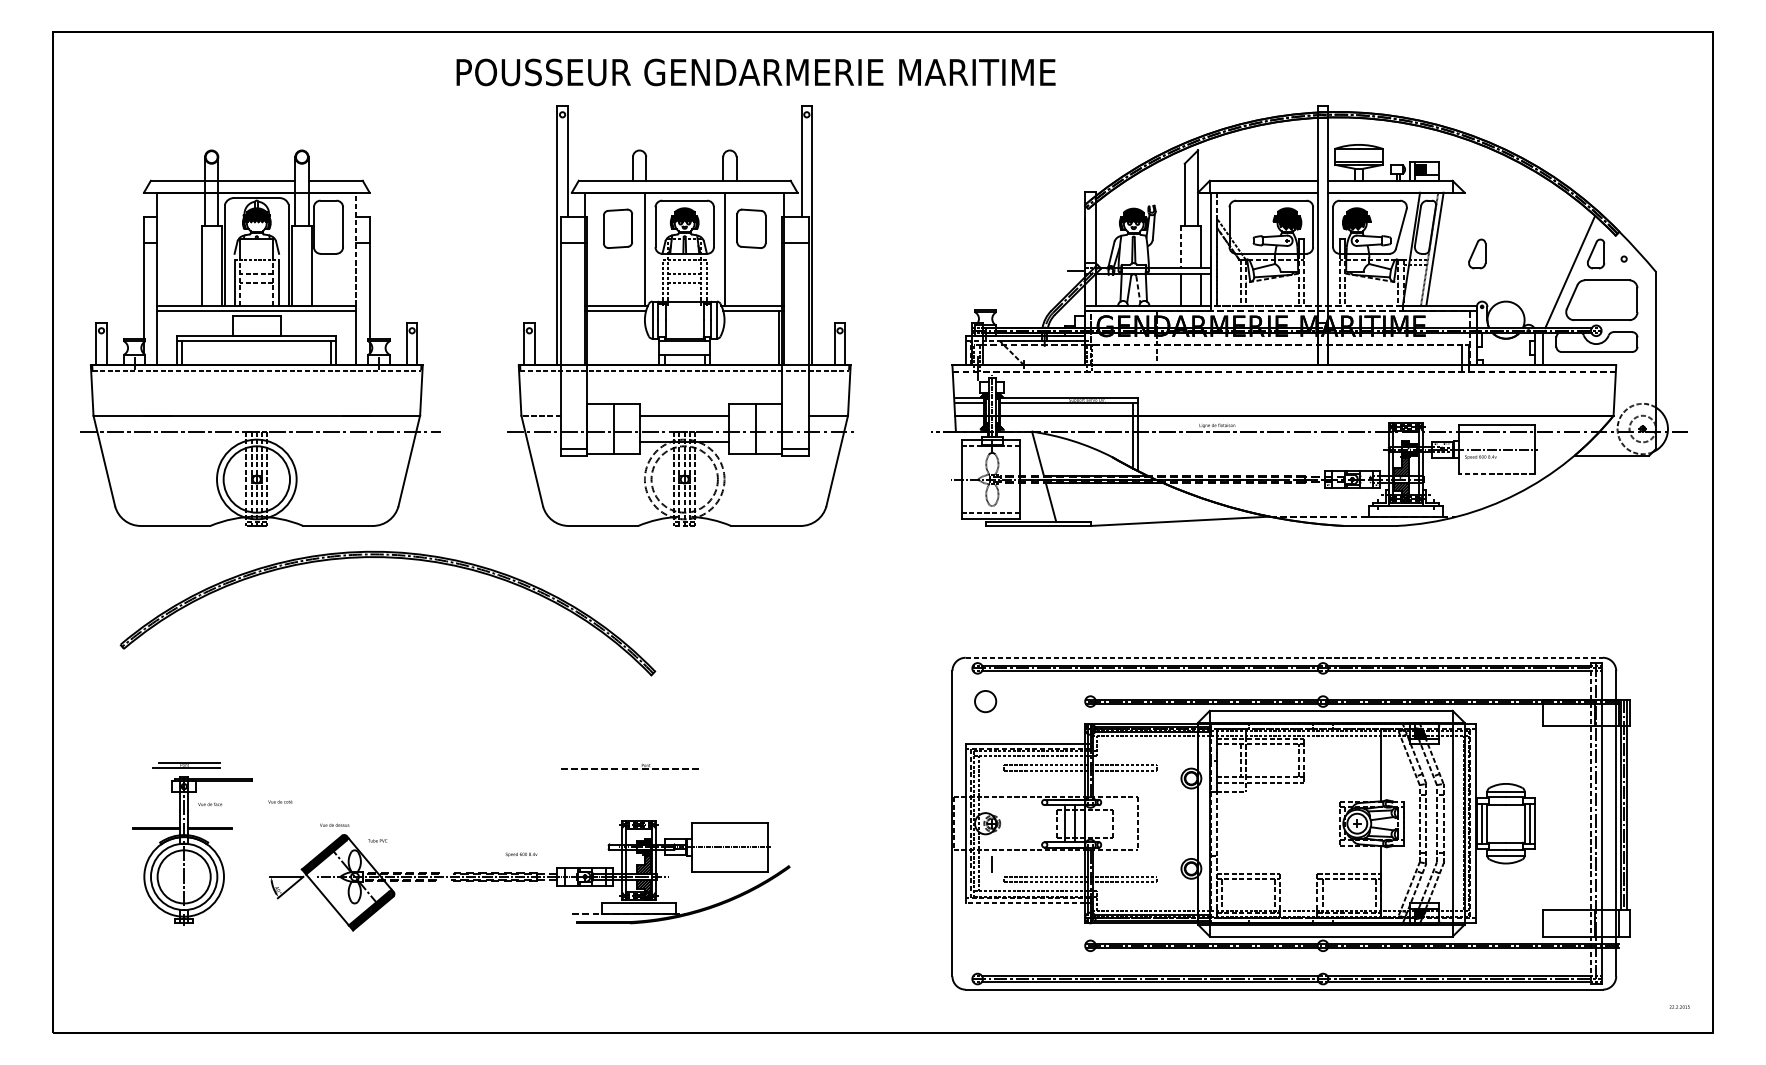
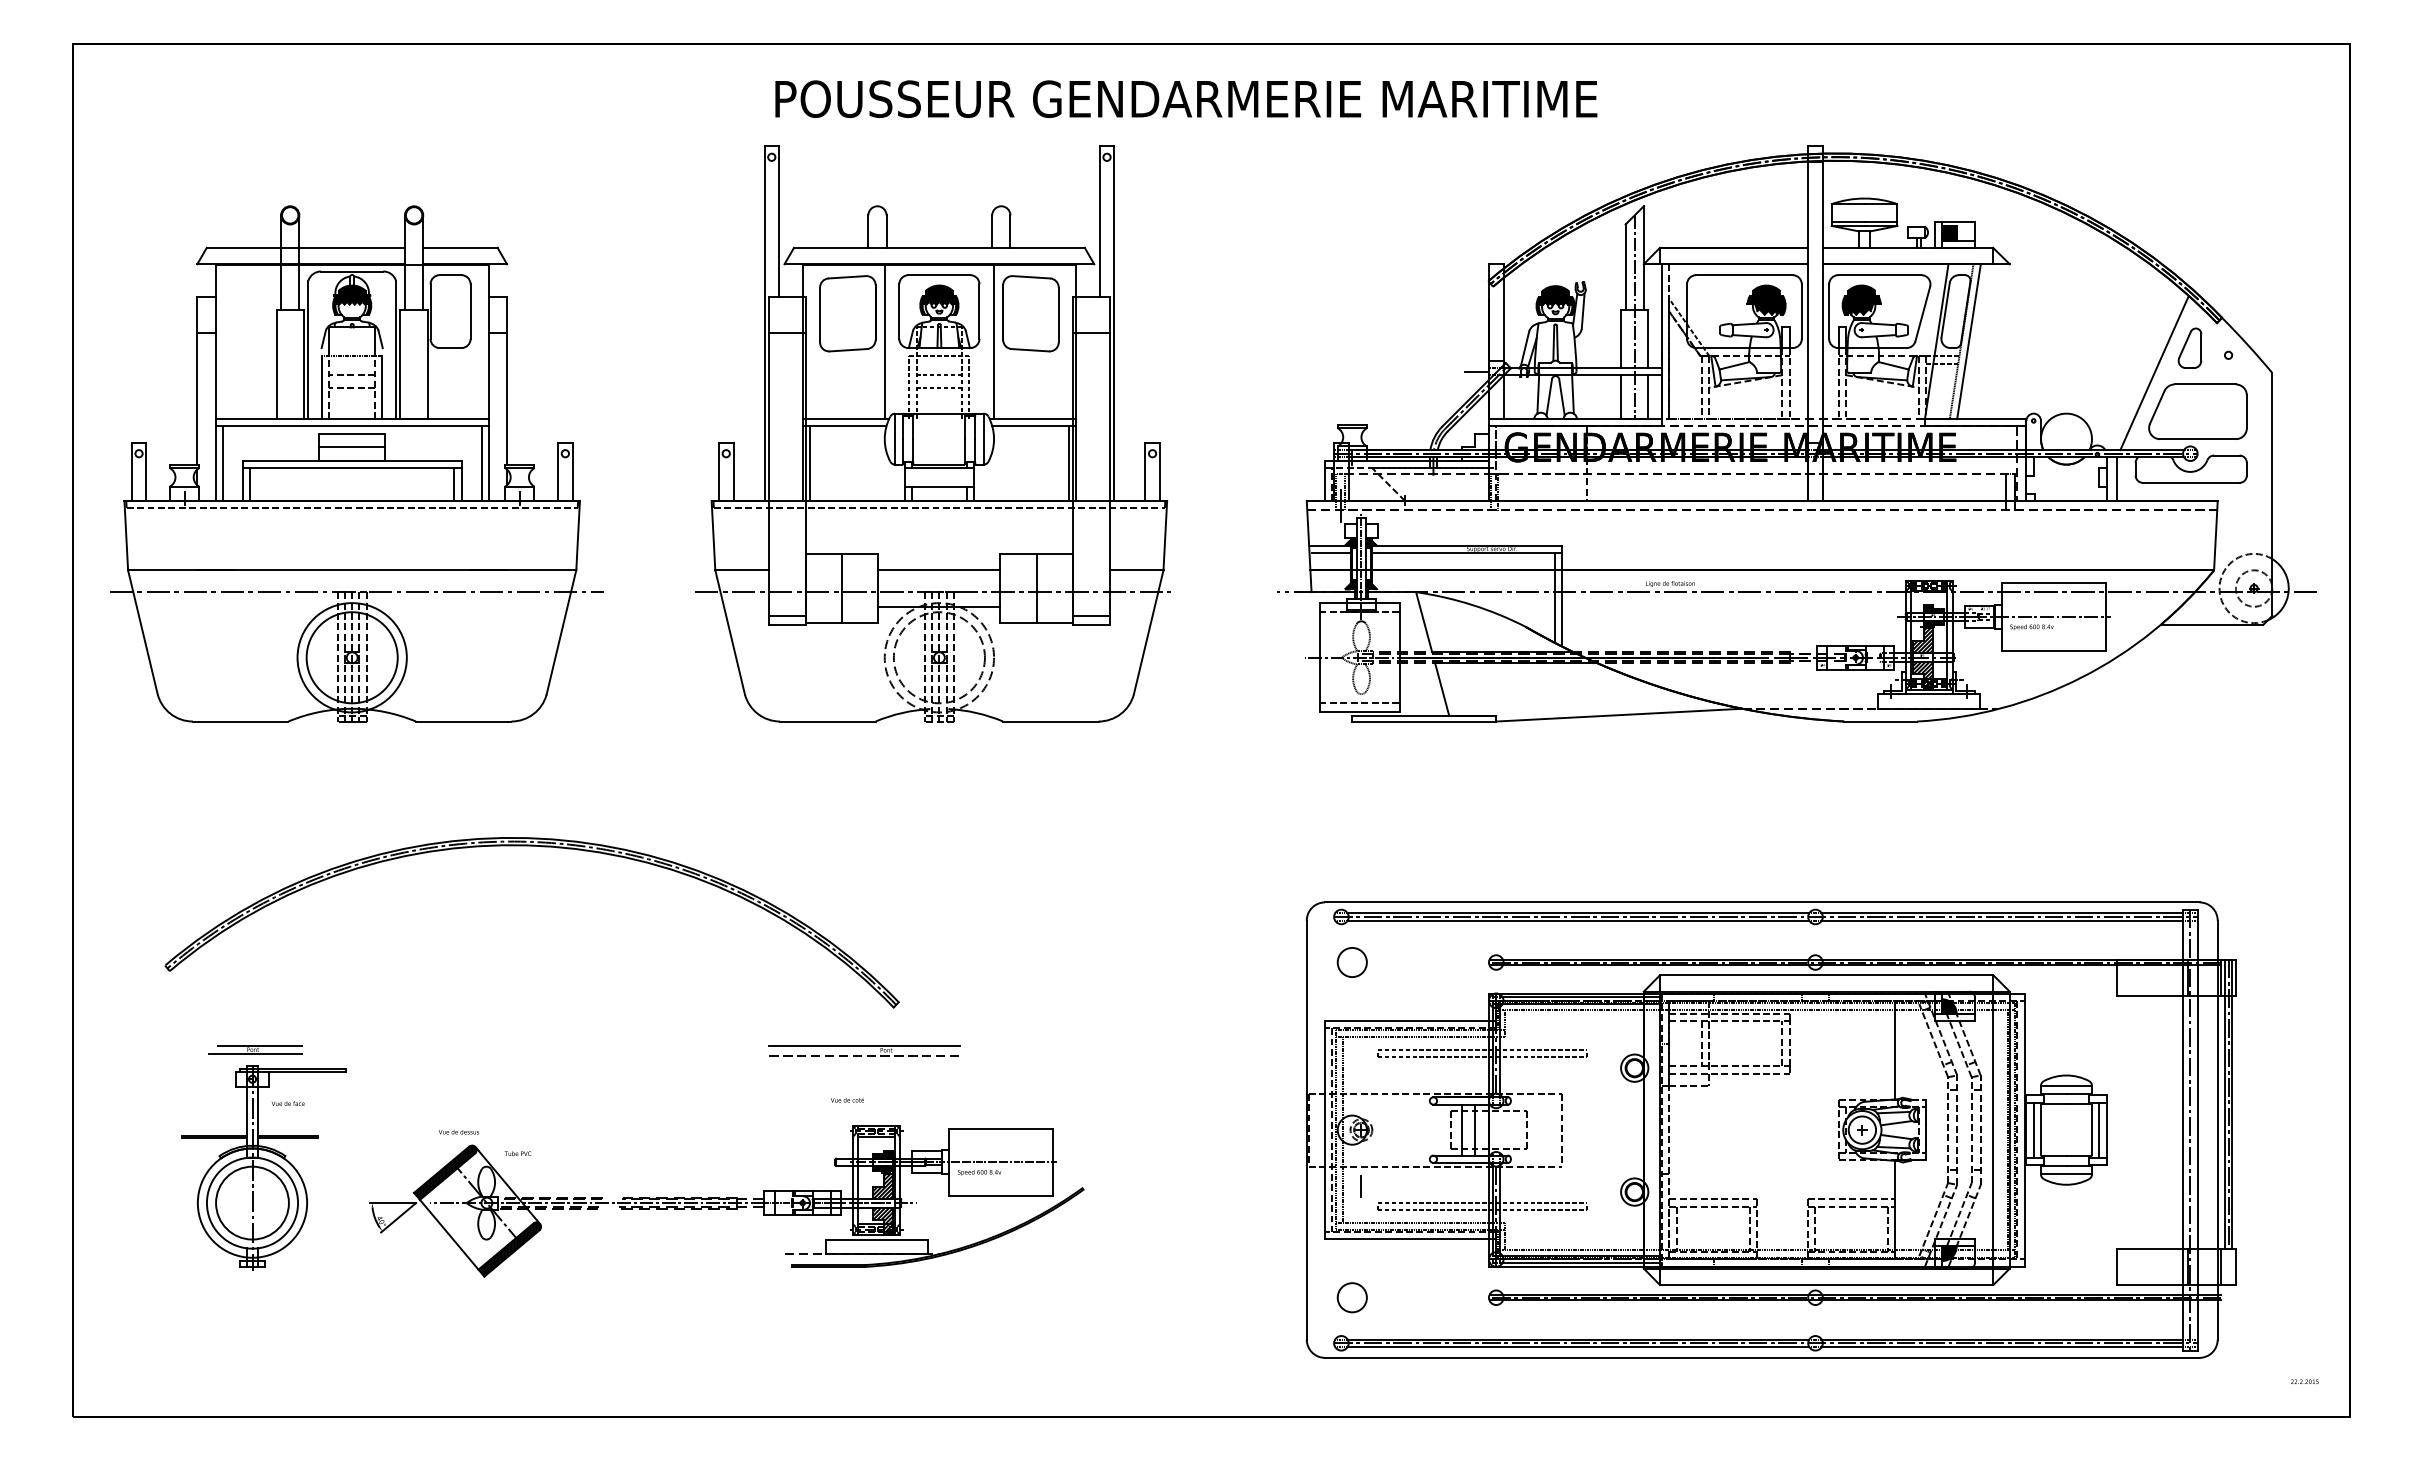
text: (756, 71) -> (1186, 98), moved
part: (617, 228) -> (847, 313), size x1.43
part: (751, 228) -> (1030, 313), size x1.43
line: (1191, 231) -> (1634, 317), added
line: (1181, 247) -> (1621, 339), dashed -> solid
line: (356, 249) -> (488, 342), dashed -> solid
part: (1476, 253) -> (2026, 347), removed
line: (1138, 289) -> (1562, 397), dashed -> solid
line: (256, 326) -> (351, 447), added
line: (162, 337) -> (222, 463), added
line: (351, 337) -> (481, 463), added
line: (590, 337) -> (810, 463), added
line: (541, 415) -> (742, 570), dashed -> solid
line: (1496, 474) -> (2053, 650), dashed -> solid
part: (395, 558) -> (542, 847), moved
line: (1284, 657) -> (1762, 902), dashed -> solid
line: (630, 762) -> (864, 1046), added
text: (280, 801) -> (847, 1099), moved
line: (1591, 823) -> (2183, 1130), dashed -> solid
text: (521, 854) -> (979, 1172), moved
line: (1025, 903) -> (1406, 1239), dashed -> solid
circle: (985, 945) -> (1351, 1297), added

